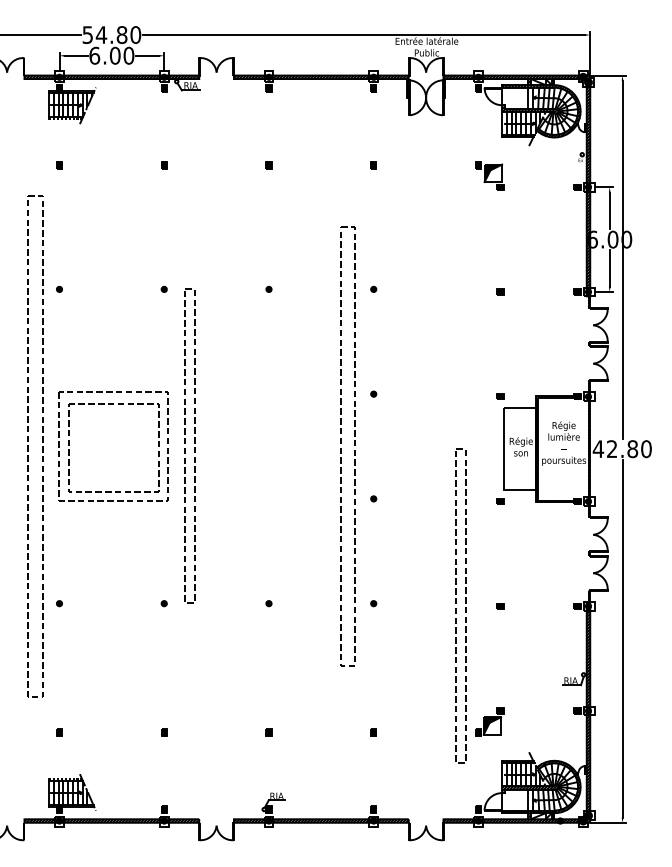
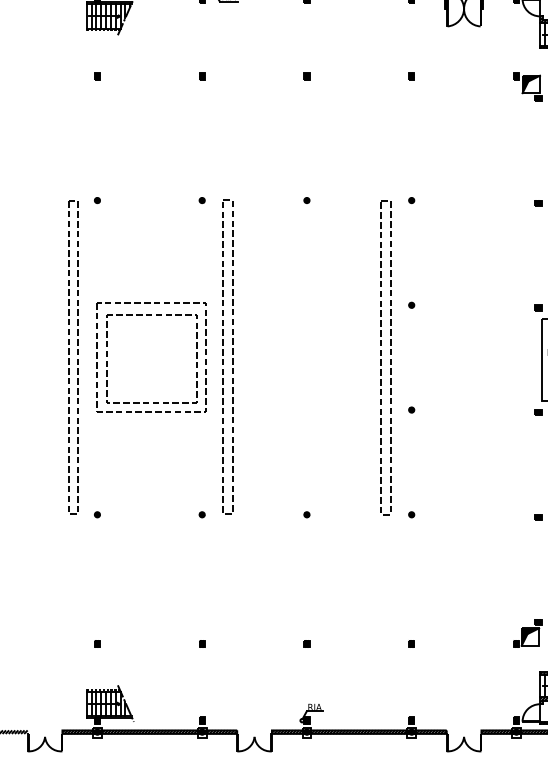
part: (35, 446) -> (73, 357), size x0.62
part: (347, 446) -> (385, 357), size x0.71
part: (460, 605) -> (498, 516), removed

